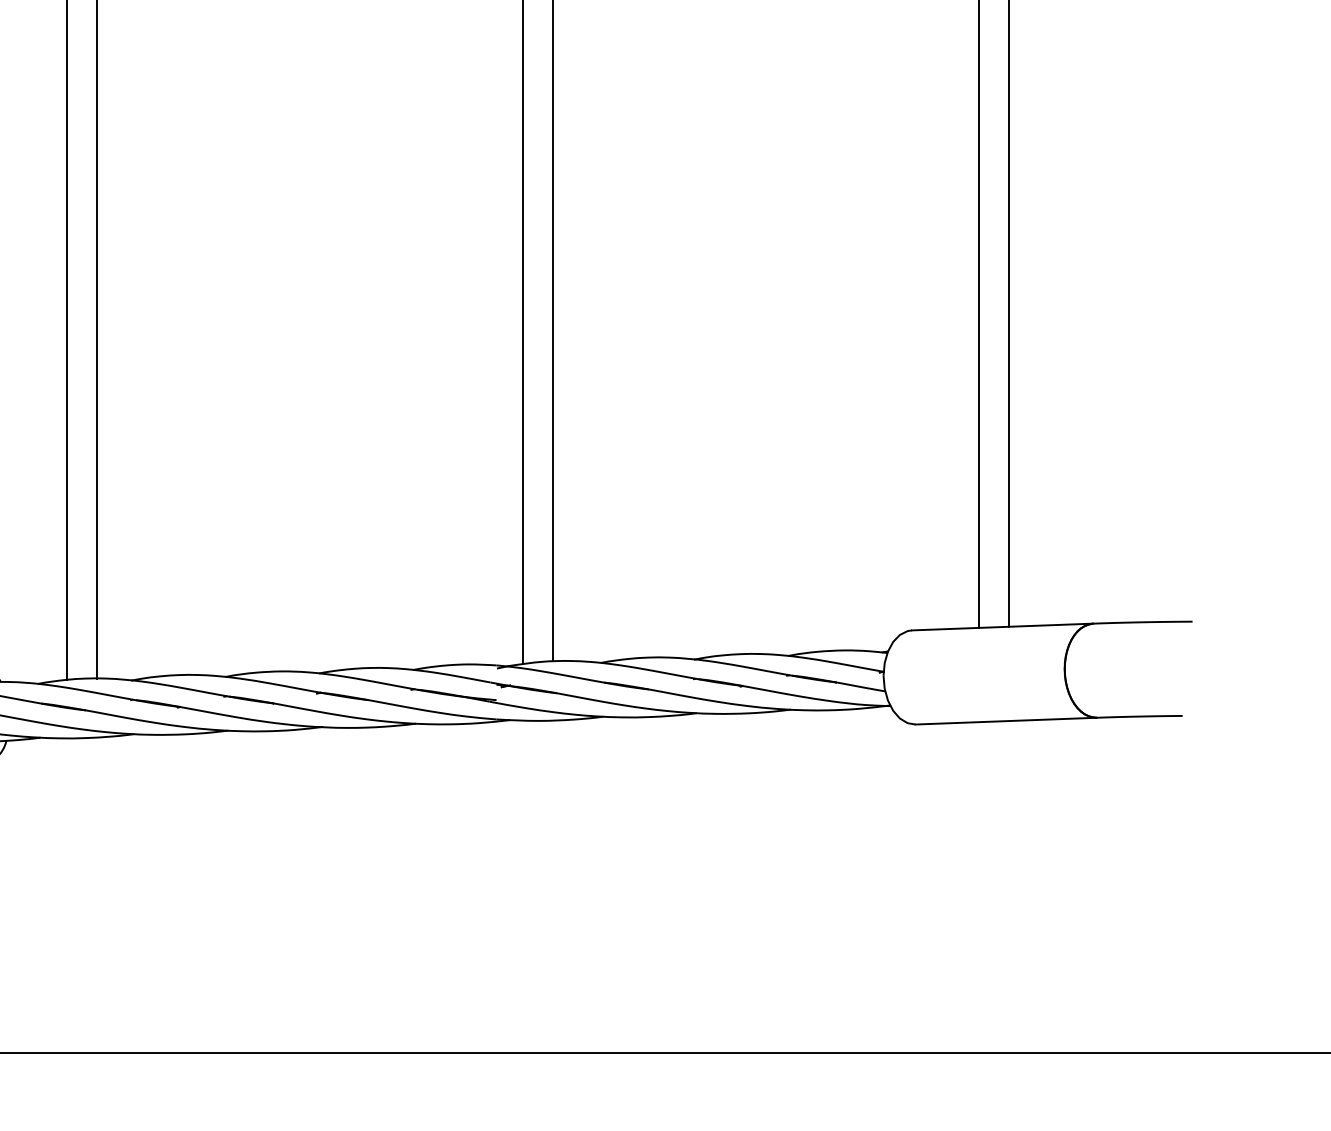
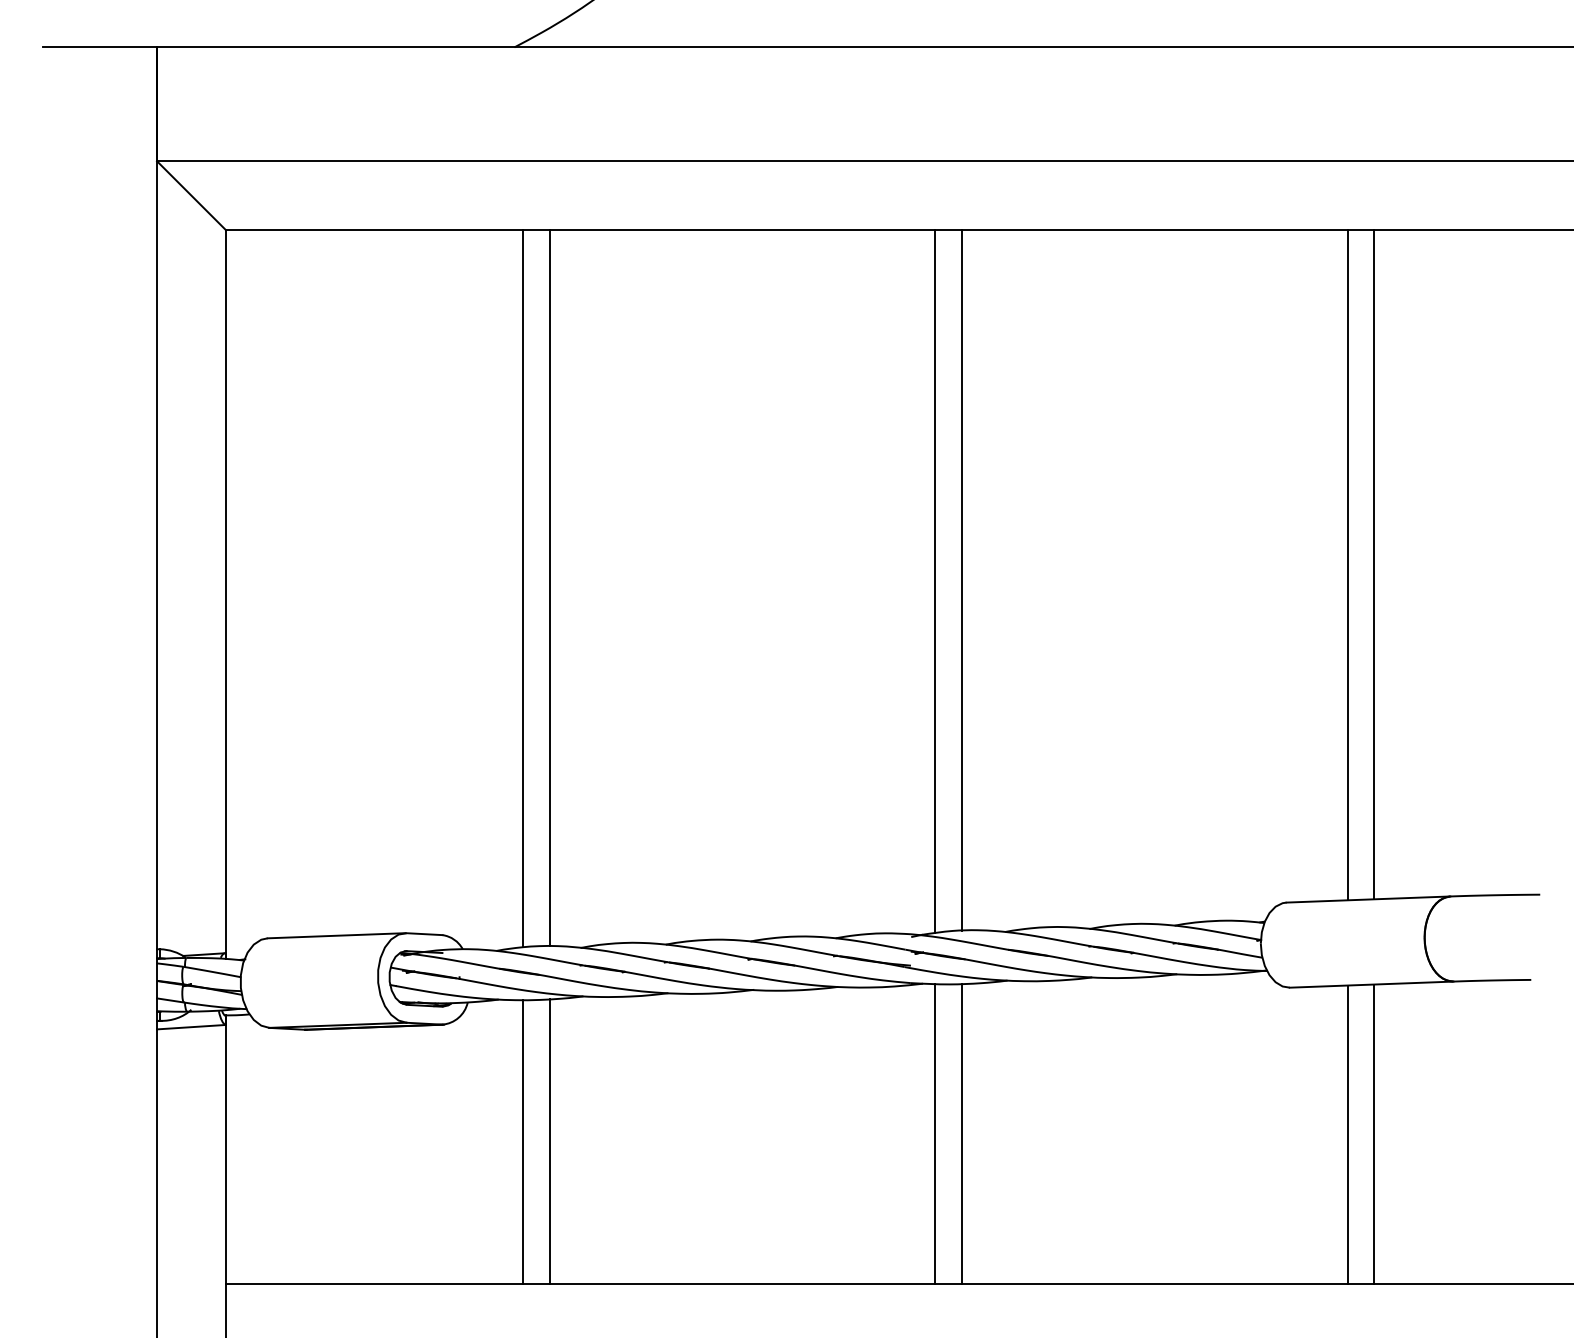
line: (523, 885) -> (935, 1133), added
line: (553, 885) -> (962, 1133), added
line: (979, 886) -> (1347, 1134), added
line: (1009, 886) -> (1374, 1134), added
line: (96, 894) -> (549, 1141), added
line: (66, 895) -> (522, 1142), added

